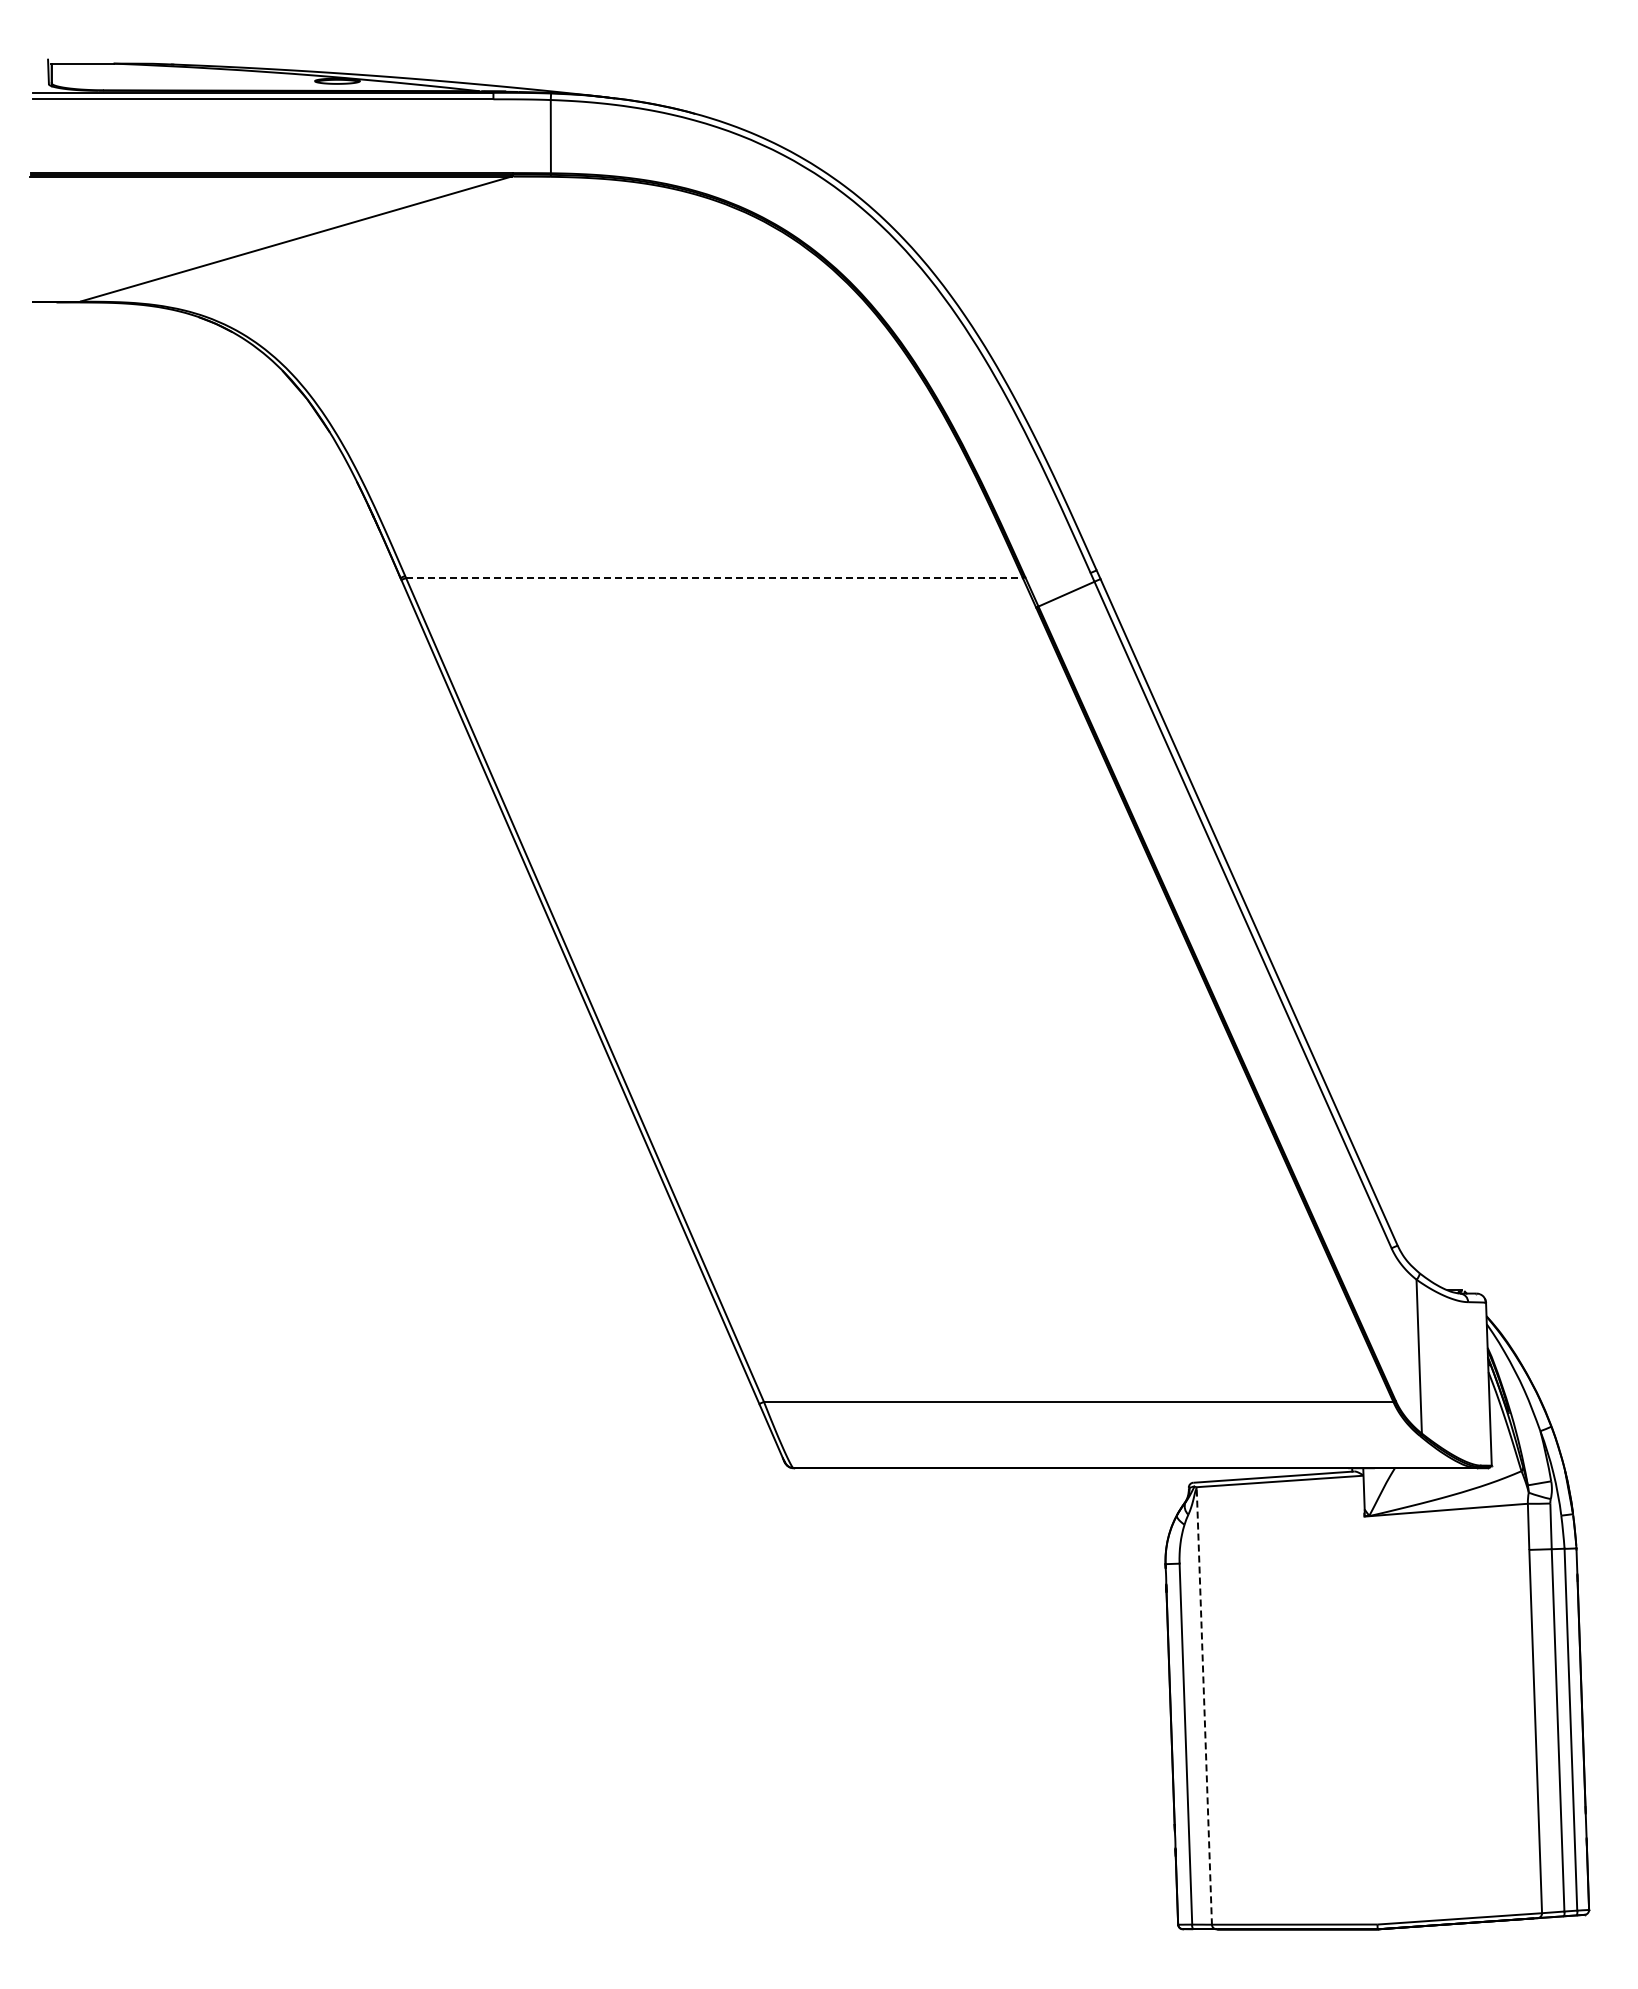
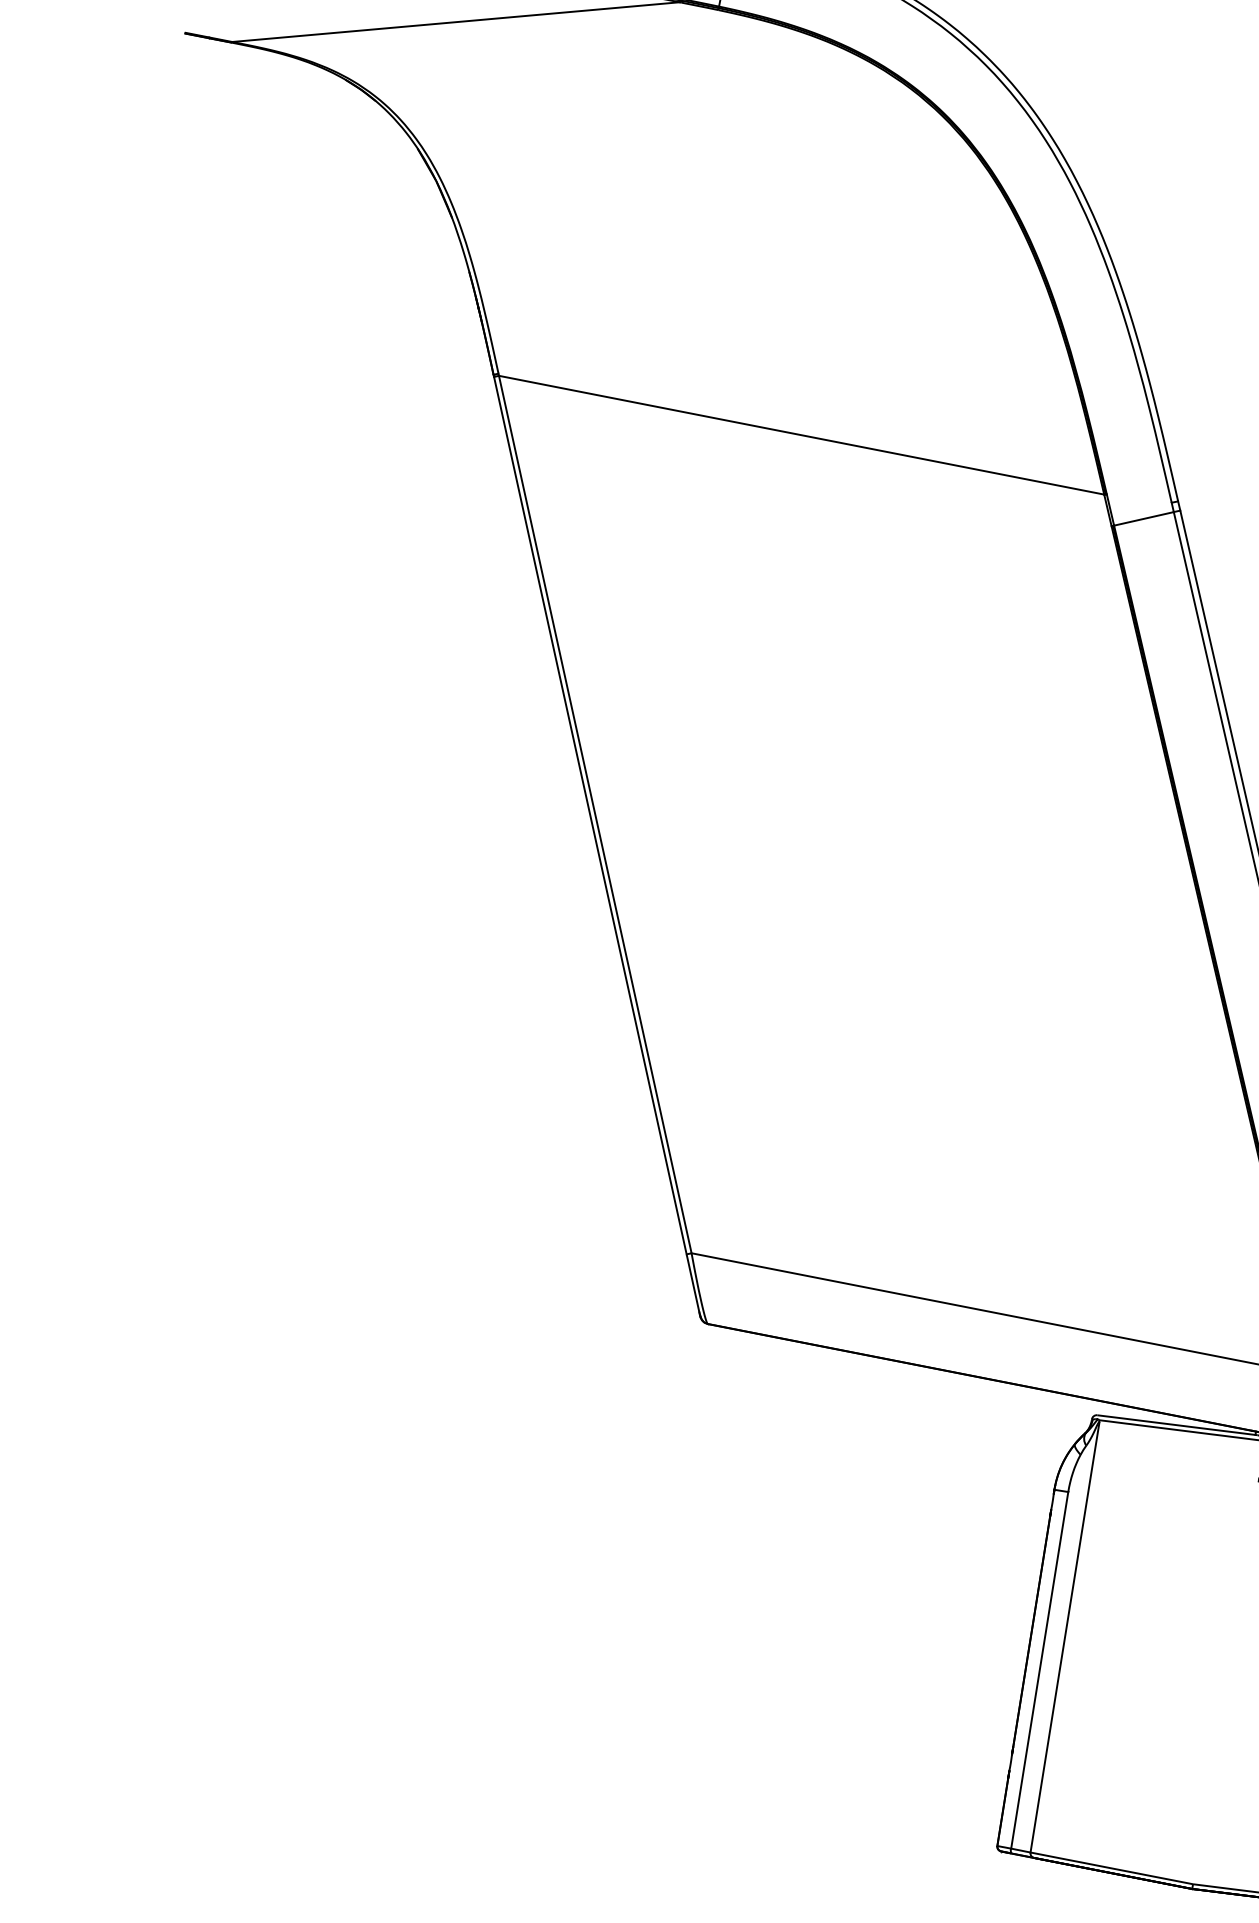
line: (714, 577) -> (801, 434), dashed -> solid
line: (1204, 1707) -> (1065, 1637), dashed -> solid

